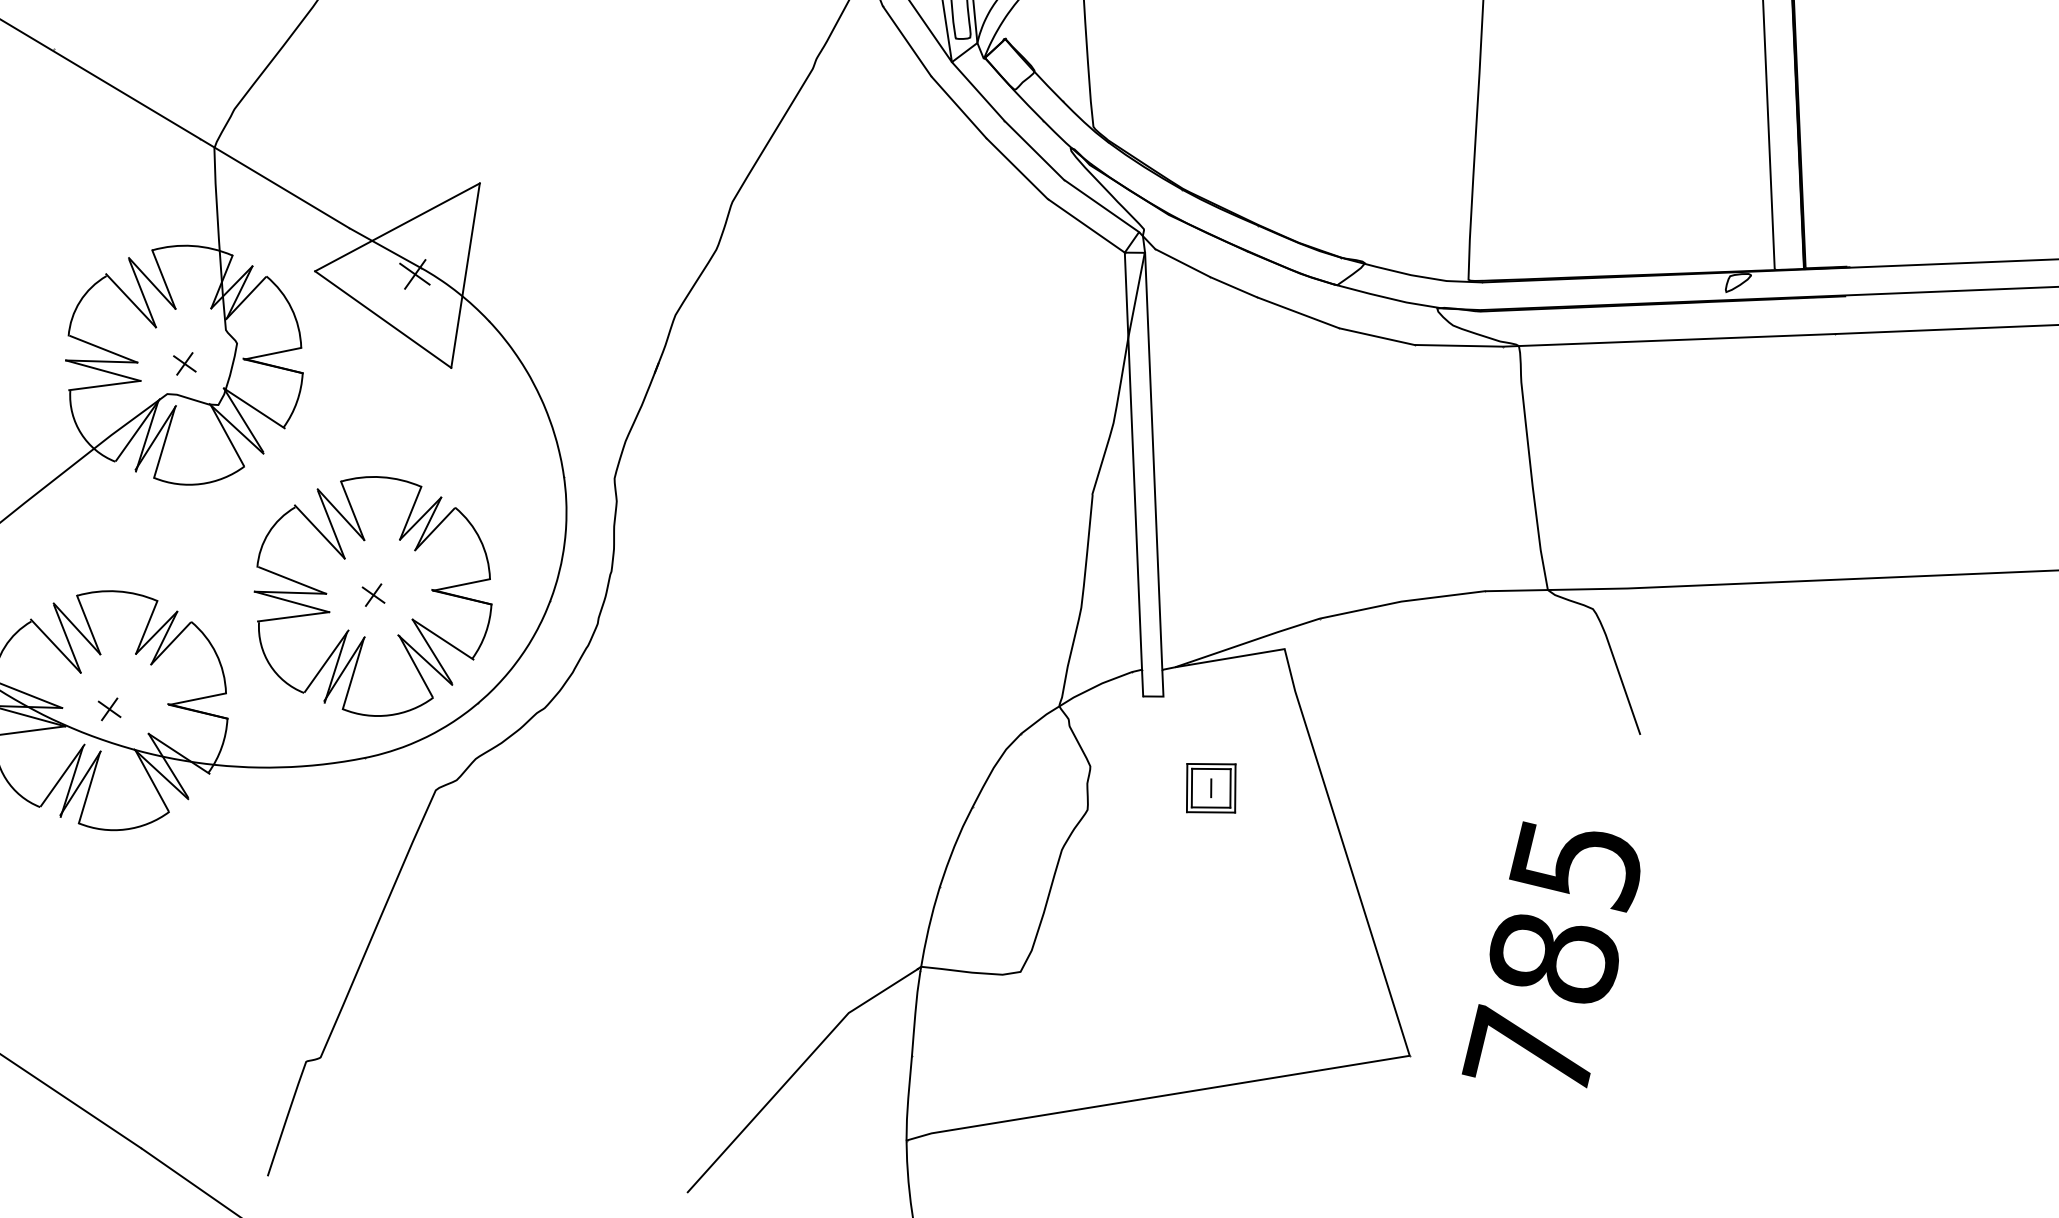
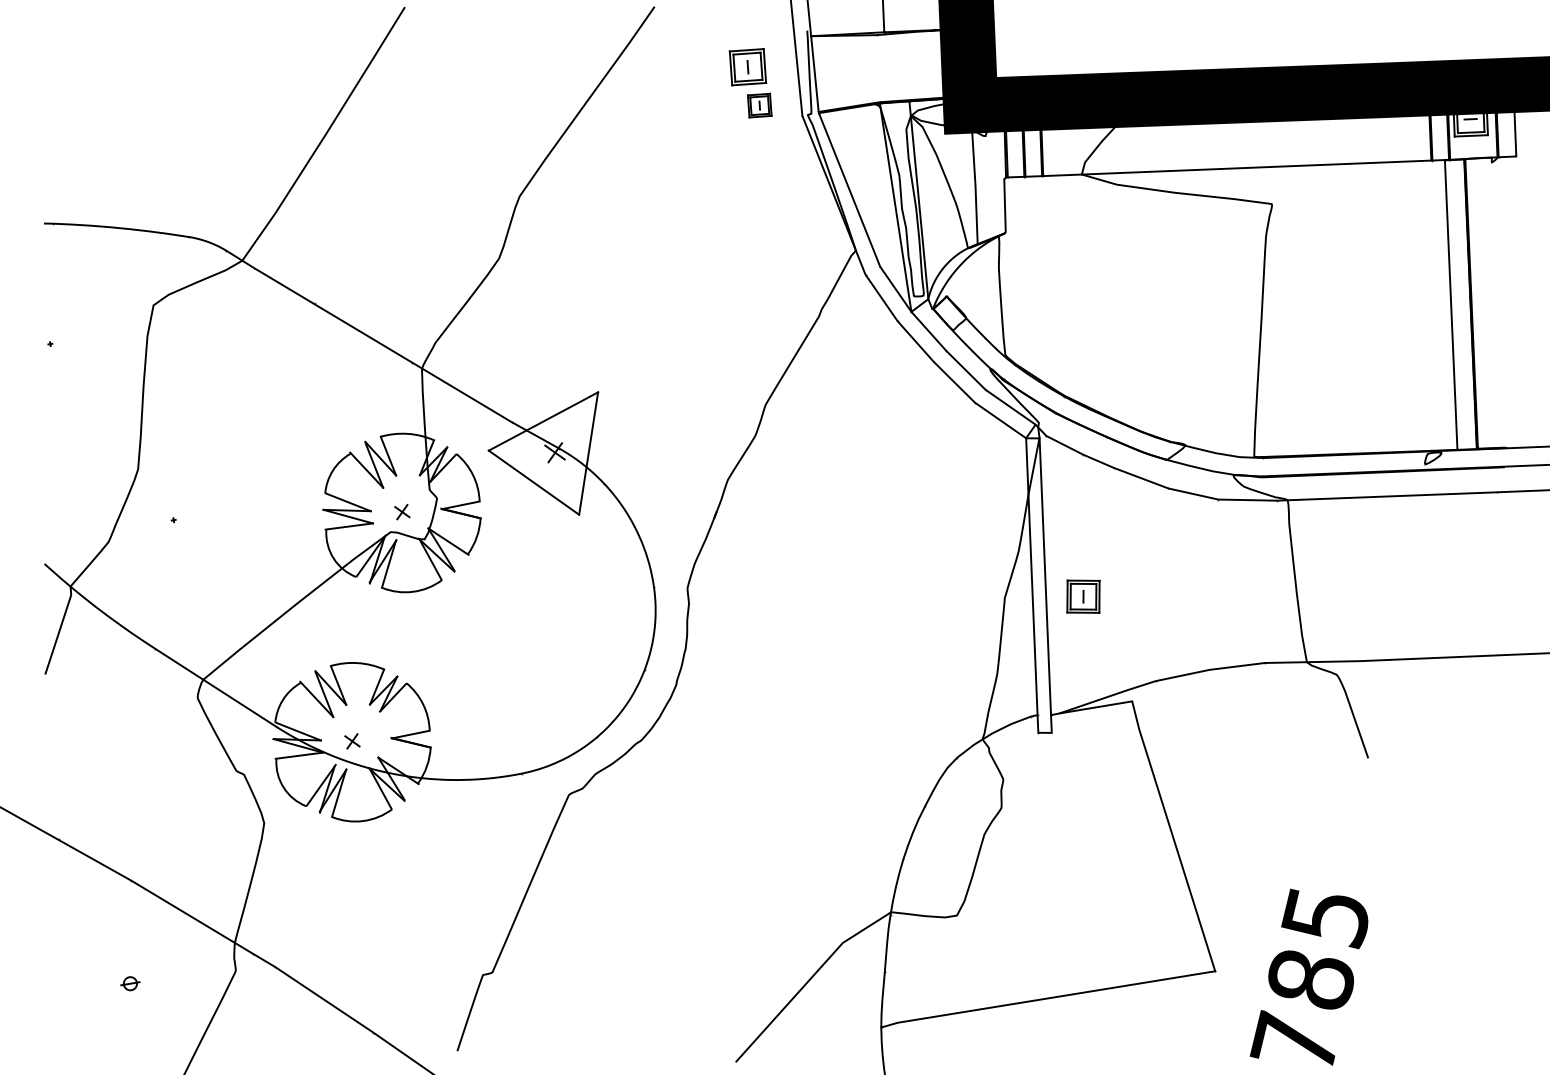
part: (371, 596) -> (526, 666), removed
part: (1211, 787) -> (1083, 596), moved
text: (1550, 953) -> (1308, 976), moved

